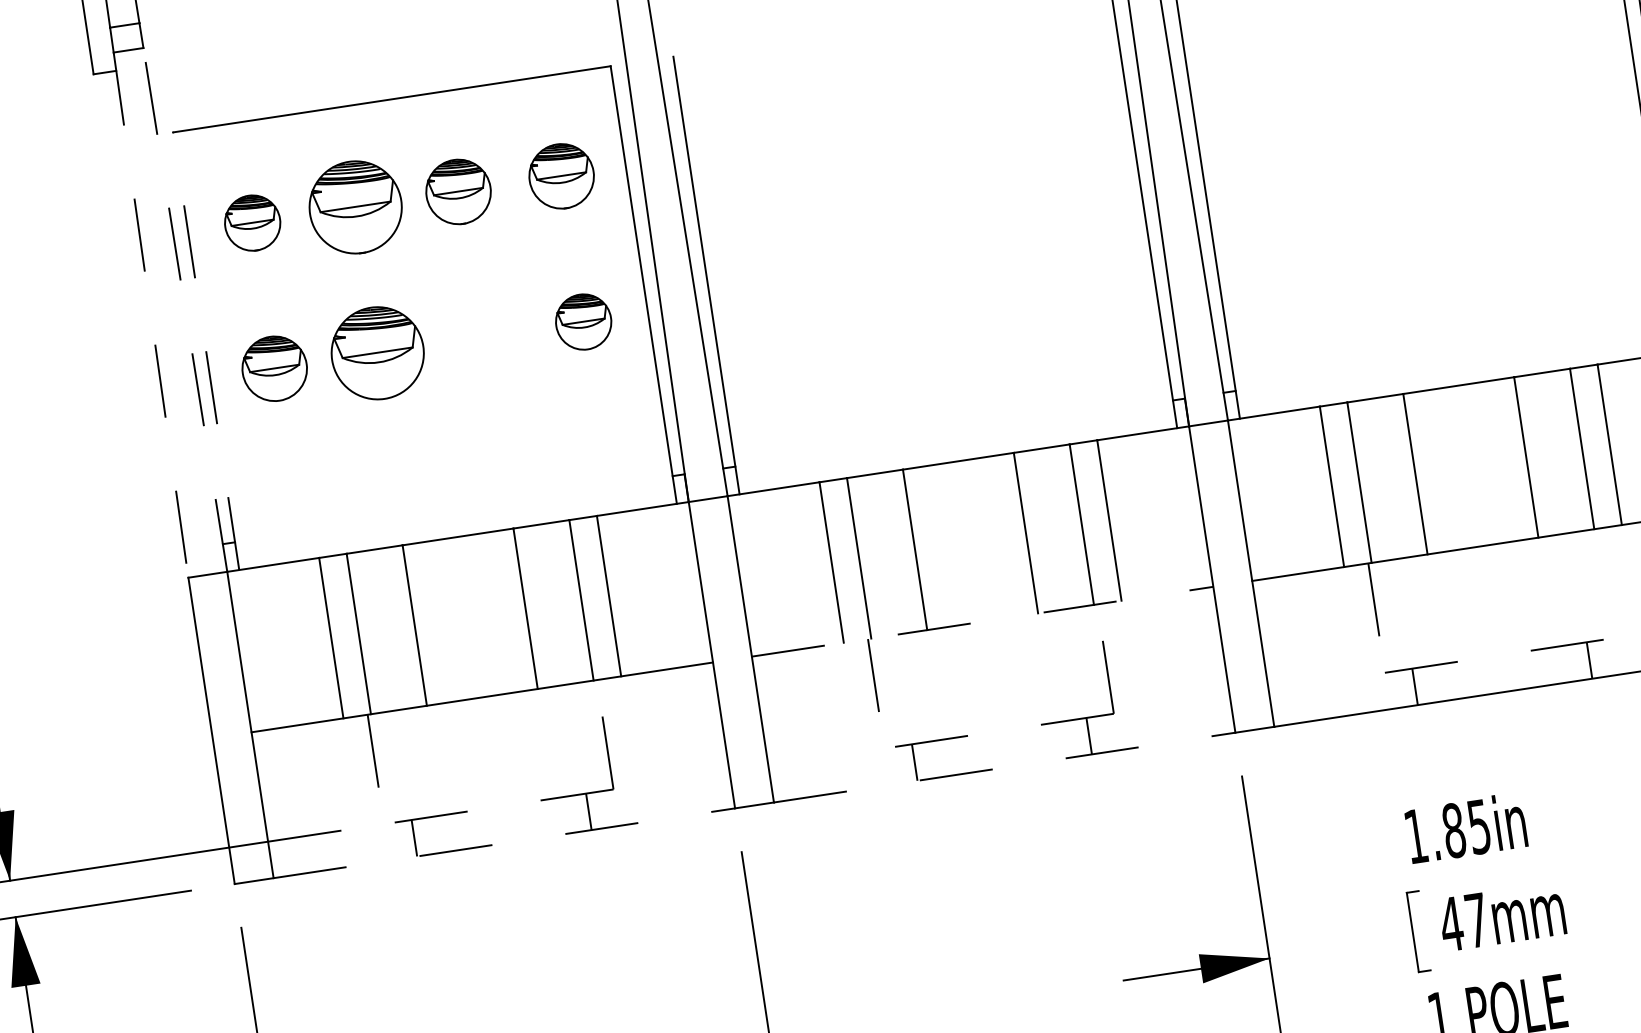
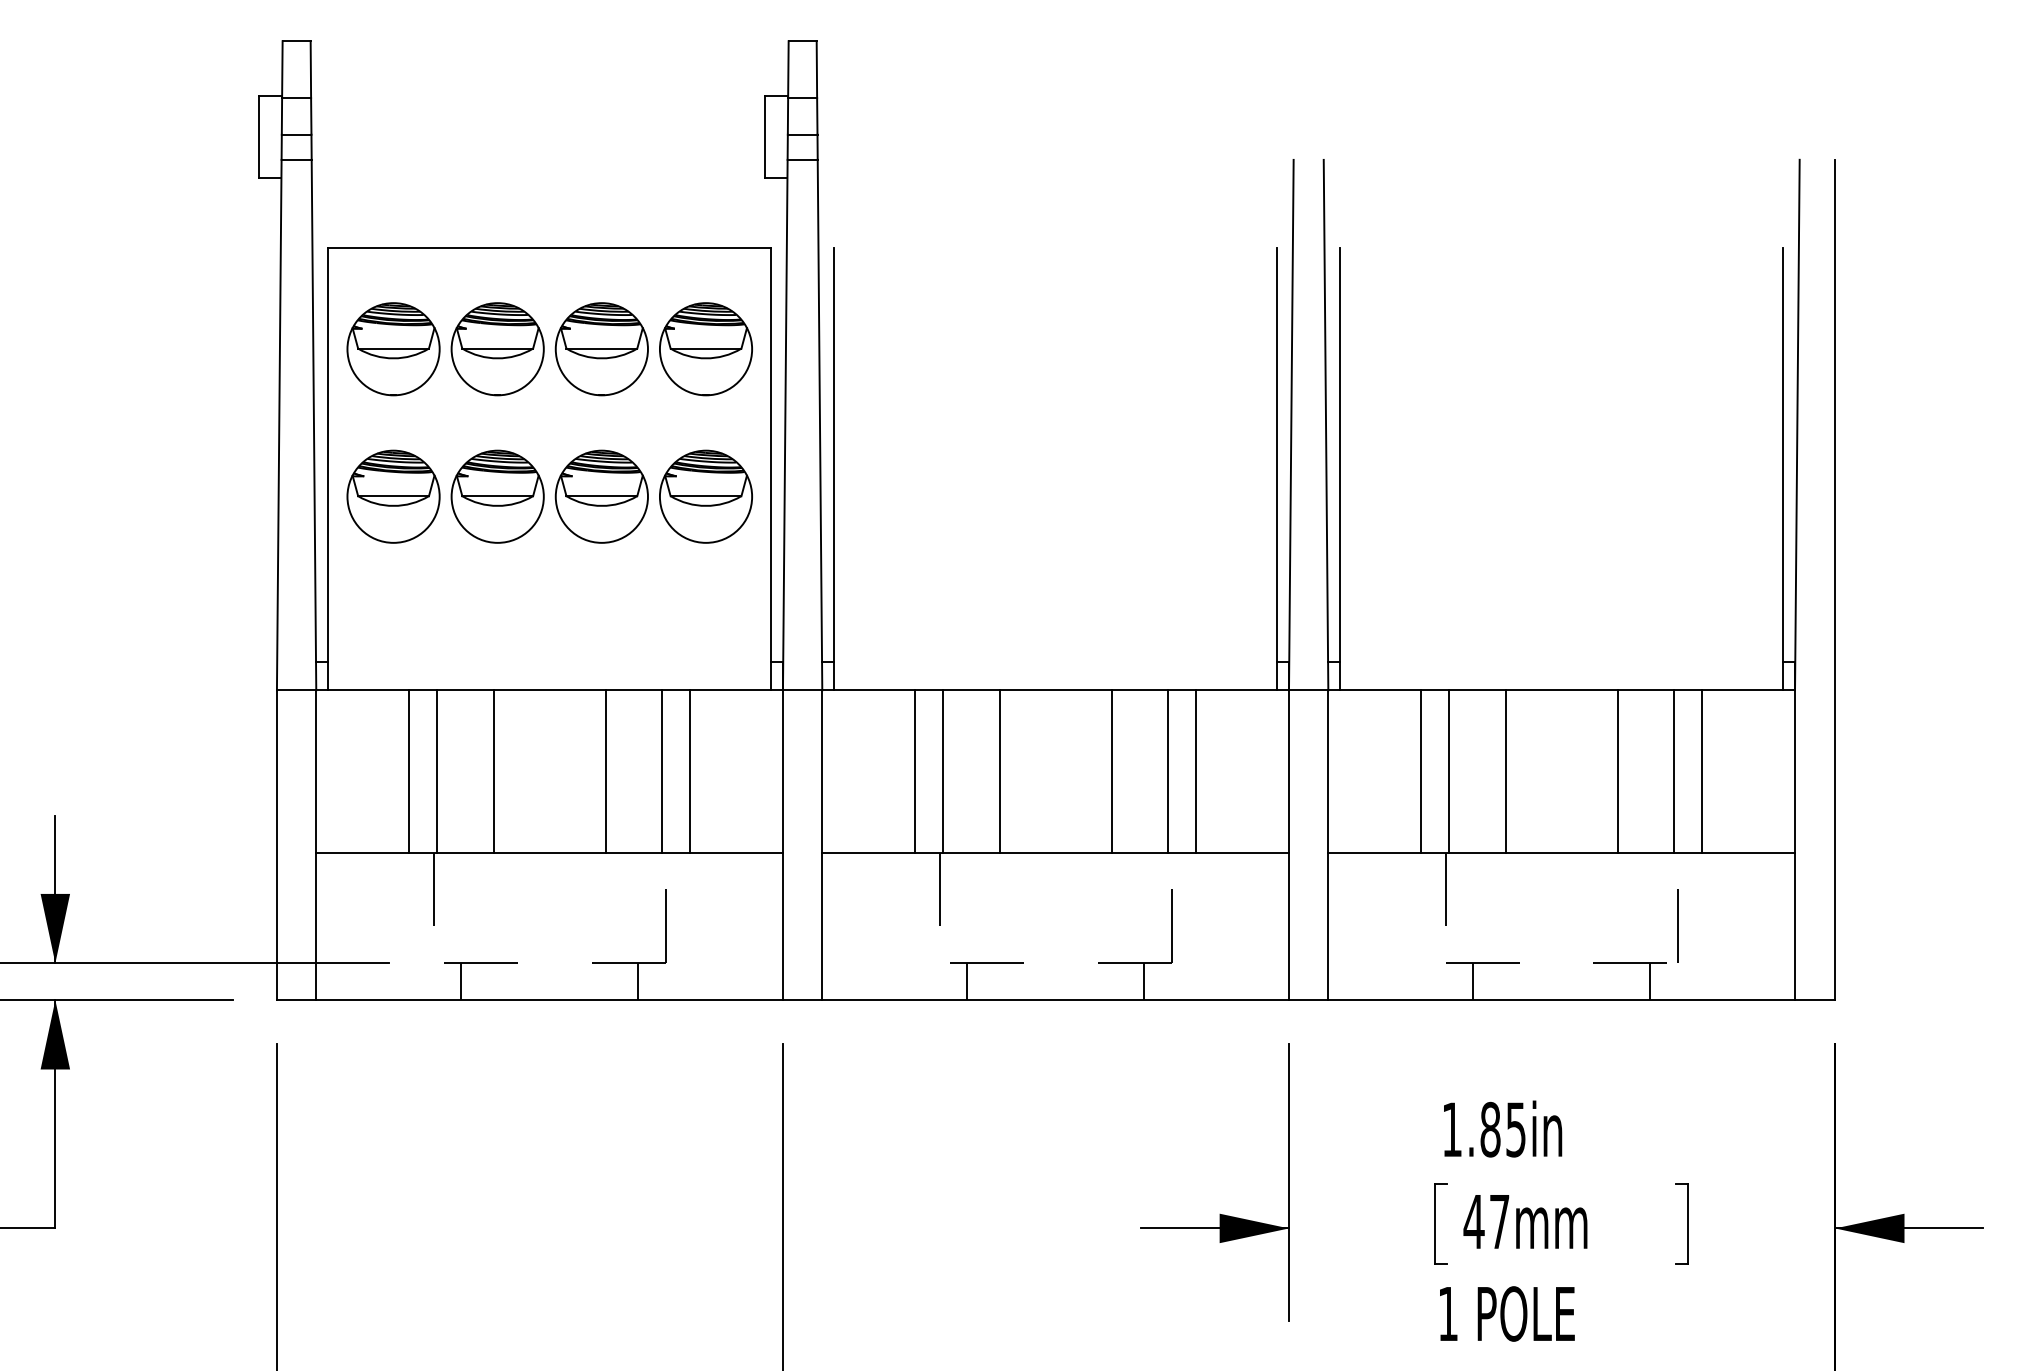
part: (561, 176) -> (705, 349), size x1.43
part: (458, 192) -> (601, 349), size x1.43
part: (252, 223) -> (393, 349), size x1.67
line: (184, 309) -> (313, 424), dashed -> solid
line: (151, 315) -> (279, 425), dashed -> solid
part: (583, 321) -> (705, 496), size x1.67
part: (480, 337) -> (601, 496), added
line: (206, 350) -> (328, 468), dashed -> solid
part: (274, 368) -> (393, 496), size x1.43
line: (1608, 600) -> (1677, 925), added
line: (983, 621) -> (1056, 852), dashed -> solid
line: (1005, 767) -> (1056, 1000), dashed -> solid
line: (505, 843) -> (550, 1000), dashed -> solid

